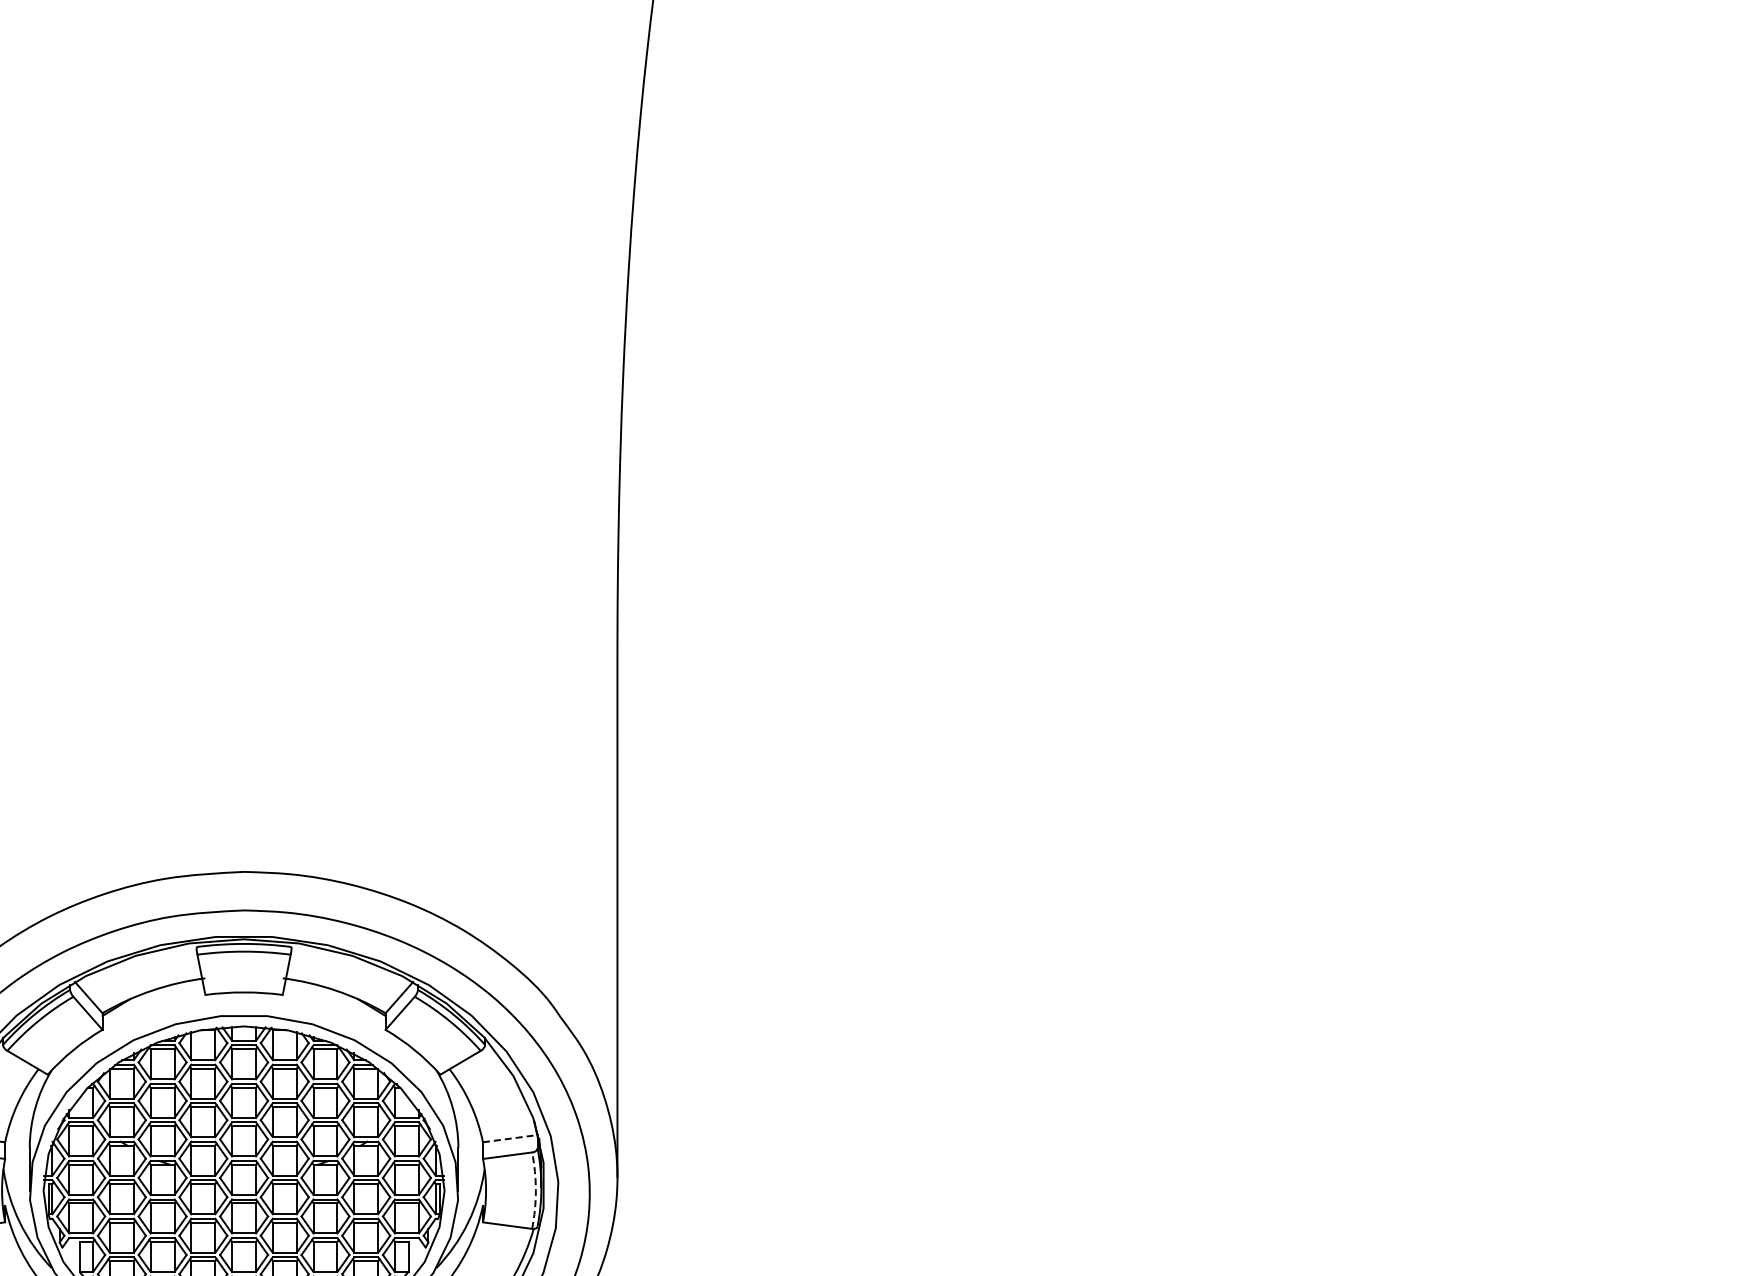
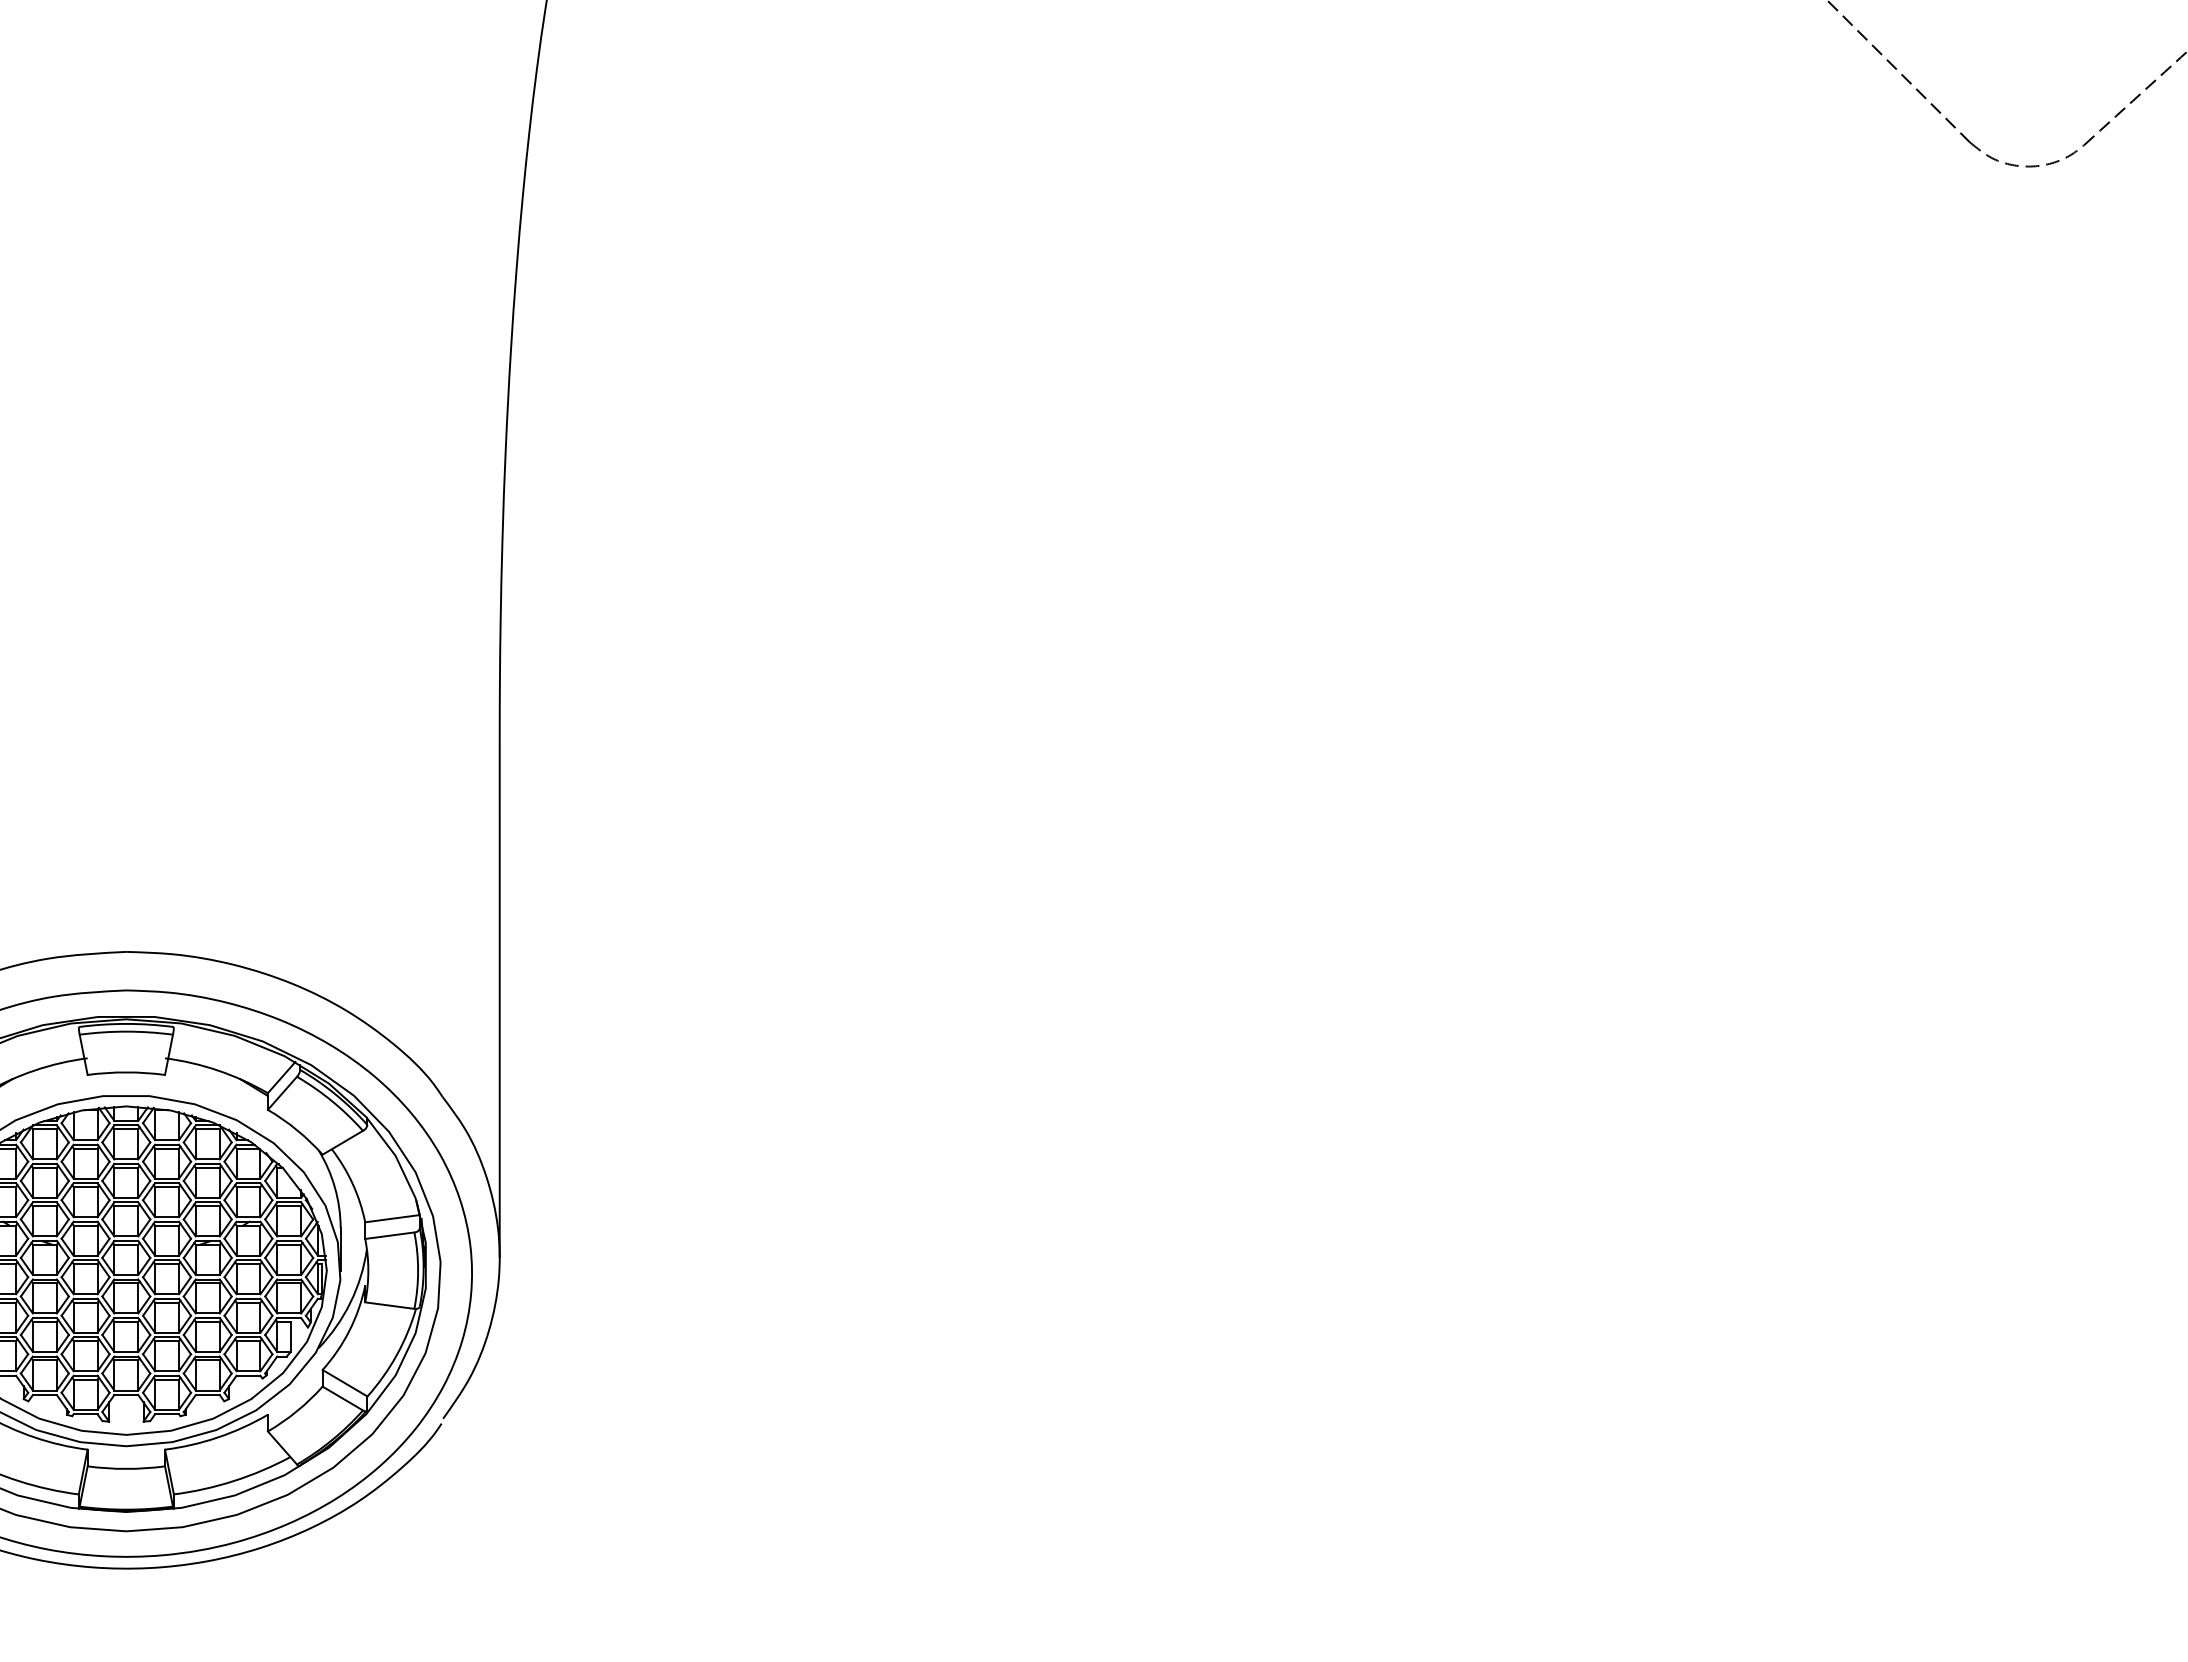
line: (510, 1138) -> (392, 1218), dashed -> solid
arc: (536, 1190) -> (418, 1270), dashed -> solid

